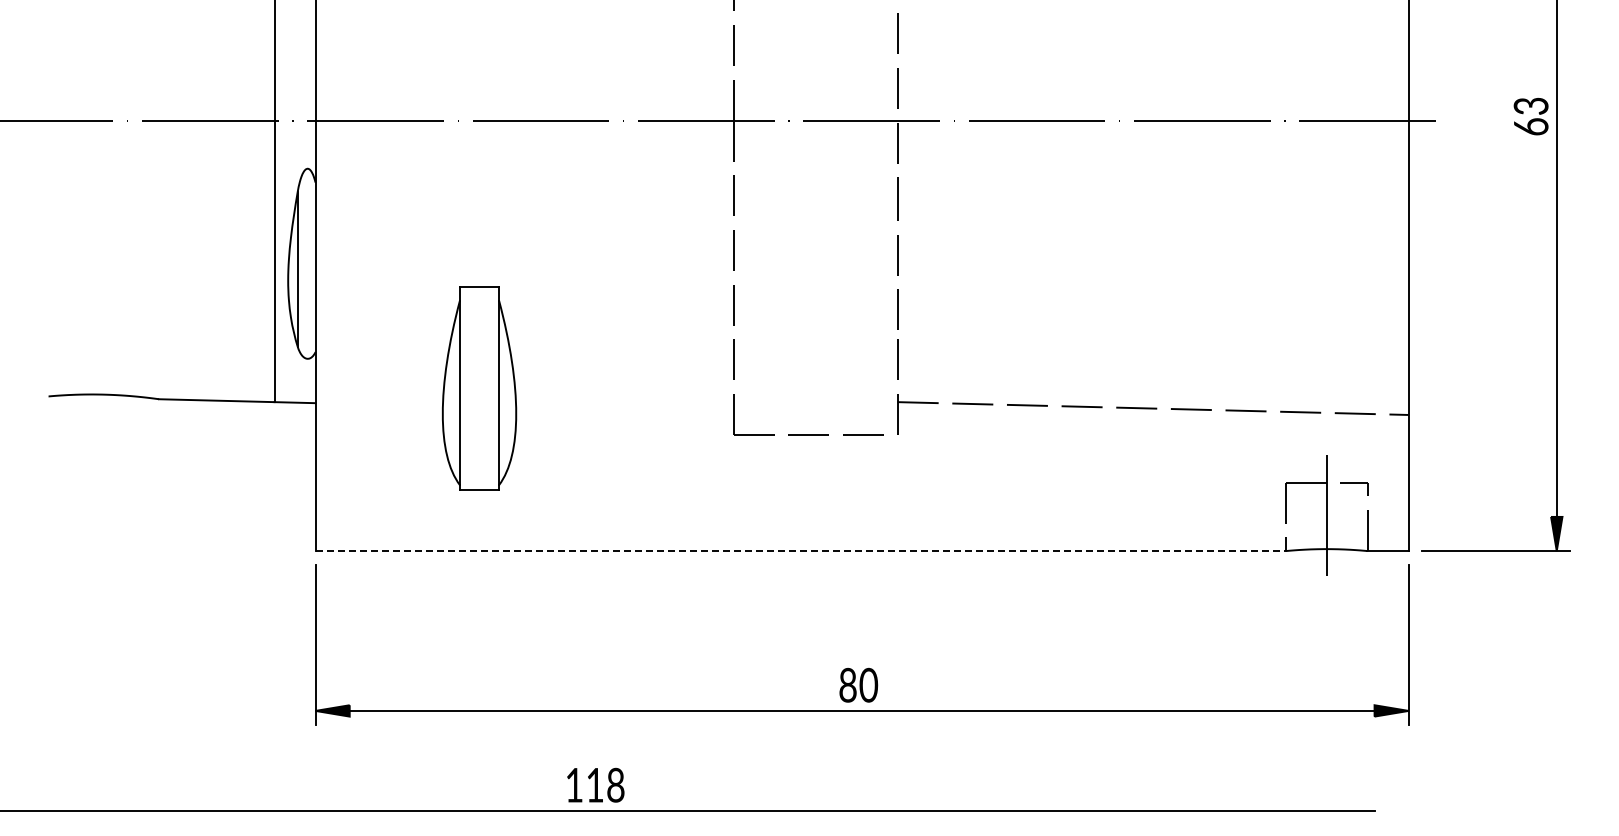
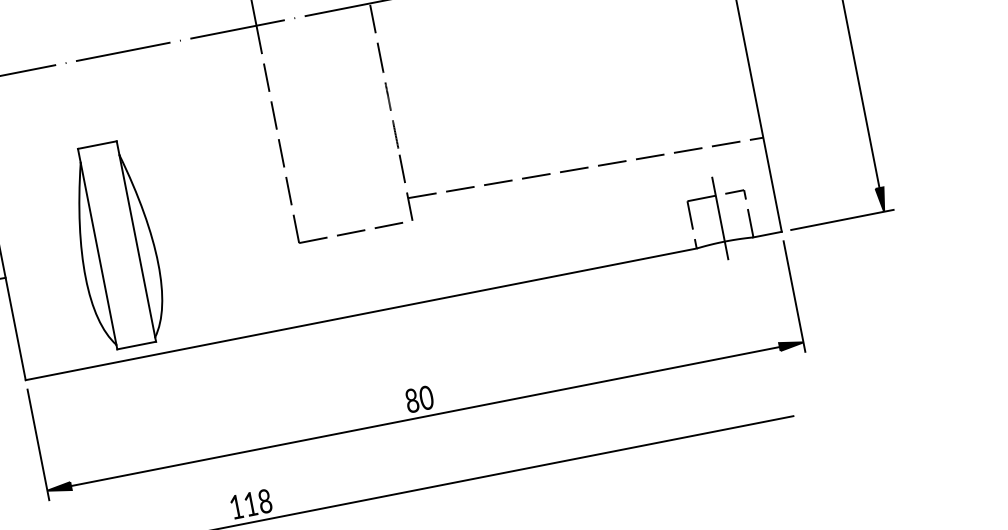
part: (479, 387) -> (116, 244), size x1.43
line: (801, 551) -> (361, 314), dashed -> solid

